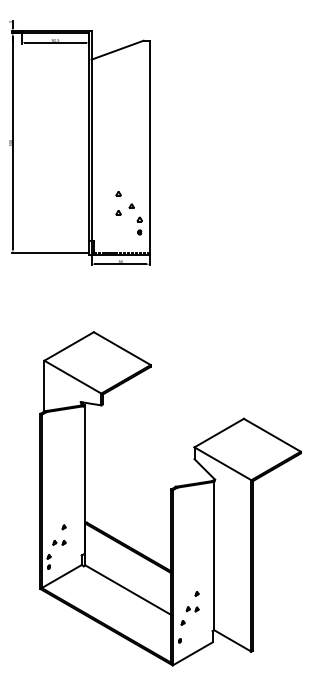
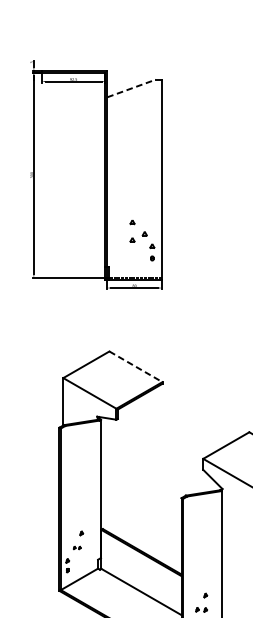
line: (117, 50) -> (131, 88), solid -> dashed
line: (122, 348) -> (136, 366), solid -> dashed
part: (59, 542) -> (77, 547), size x0.6

